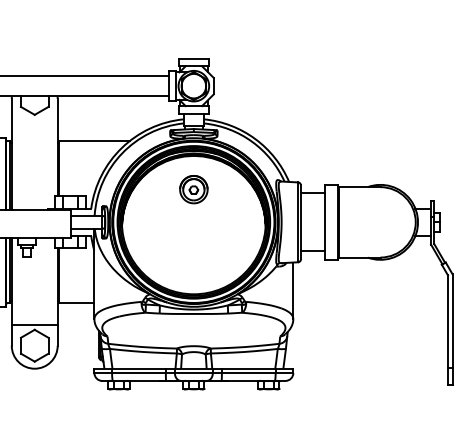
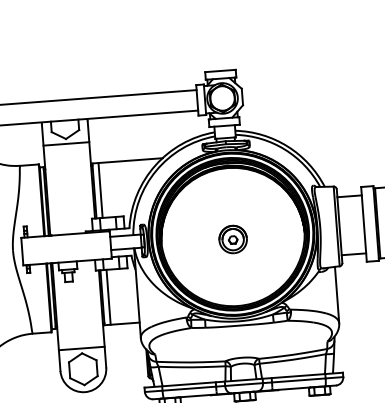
line: (34, 119) -> (66, 143), added
line: (65, 168) -> (100, 190), added
part: (193, 189) -> (232, 239), moved
line: (65, 275) -> (108, 296), added

